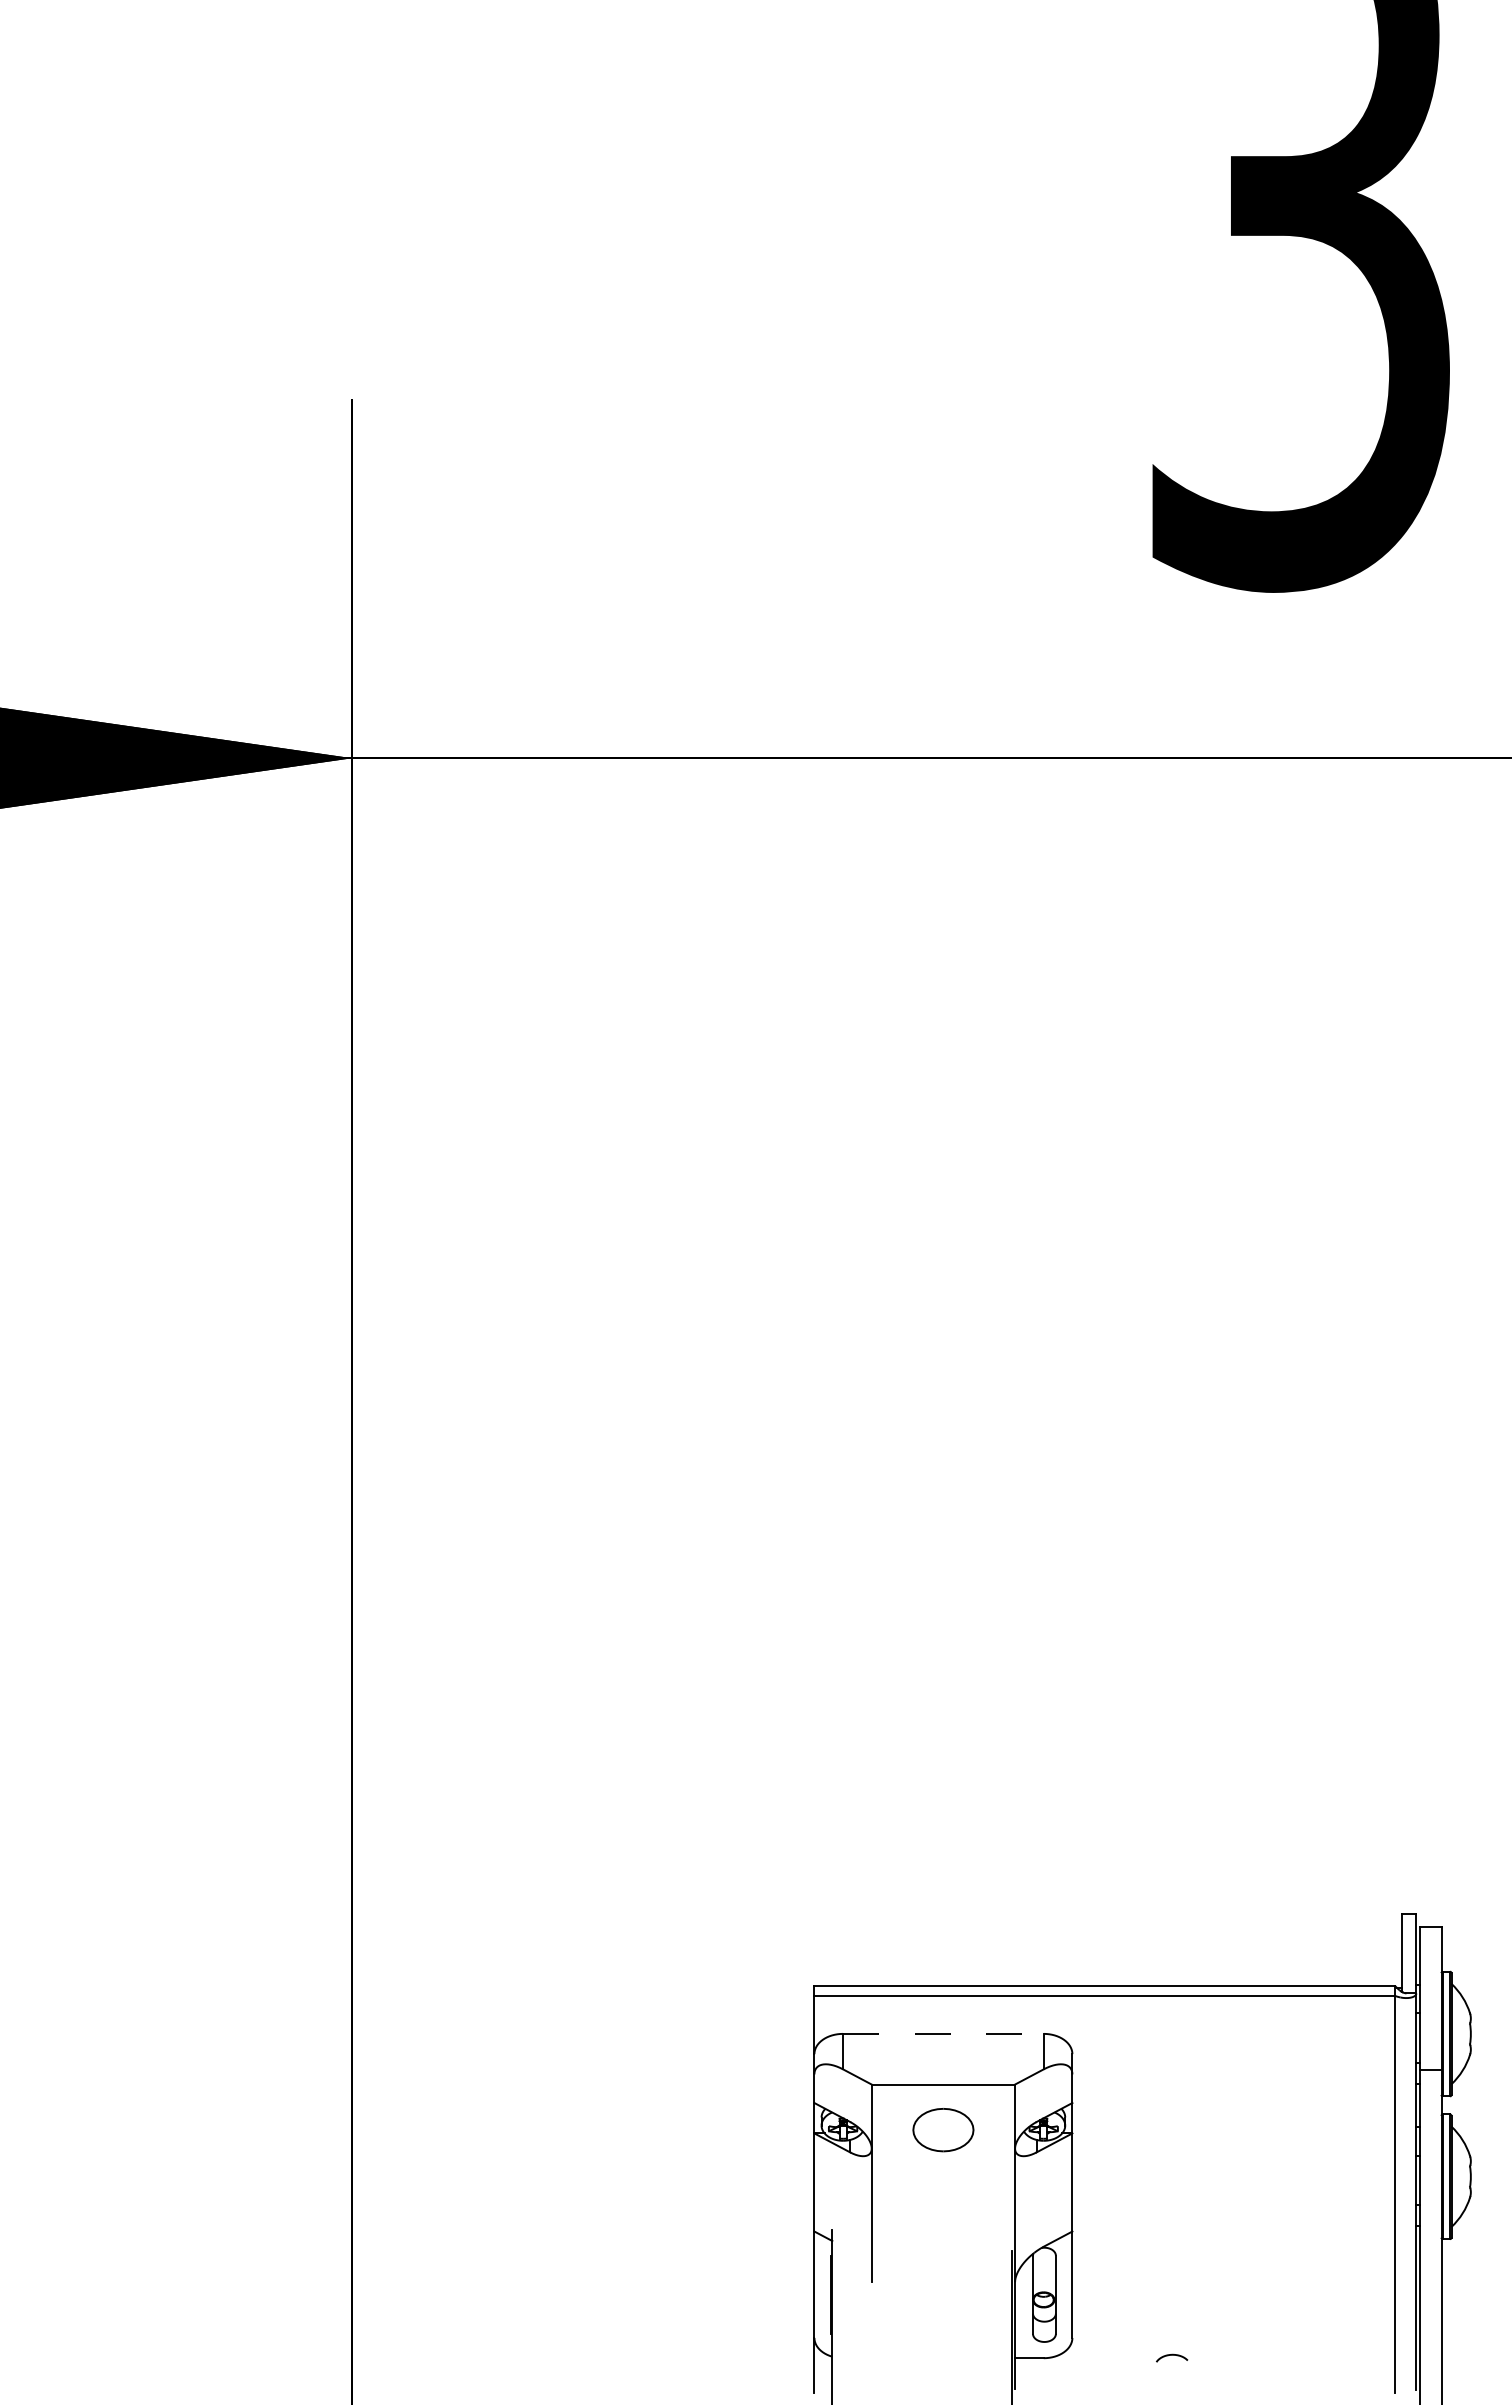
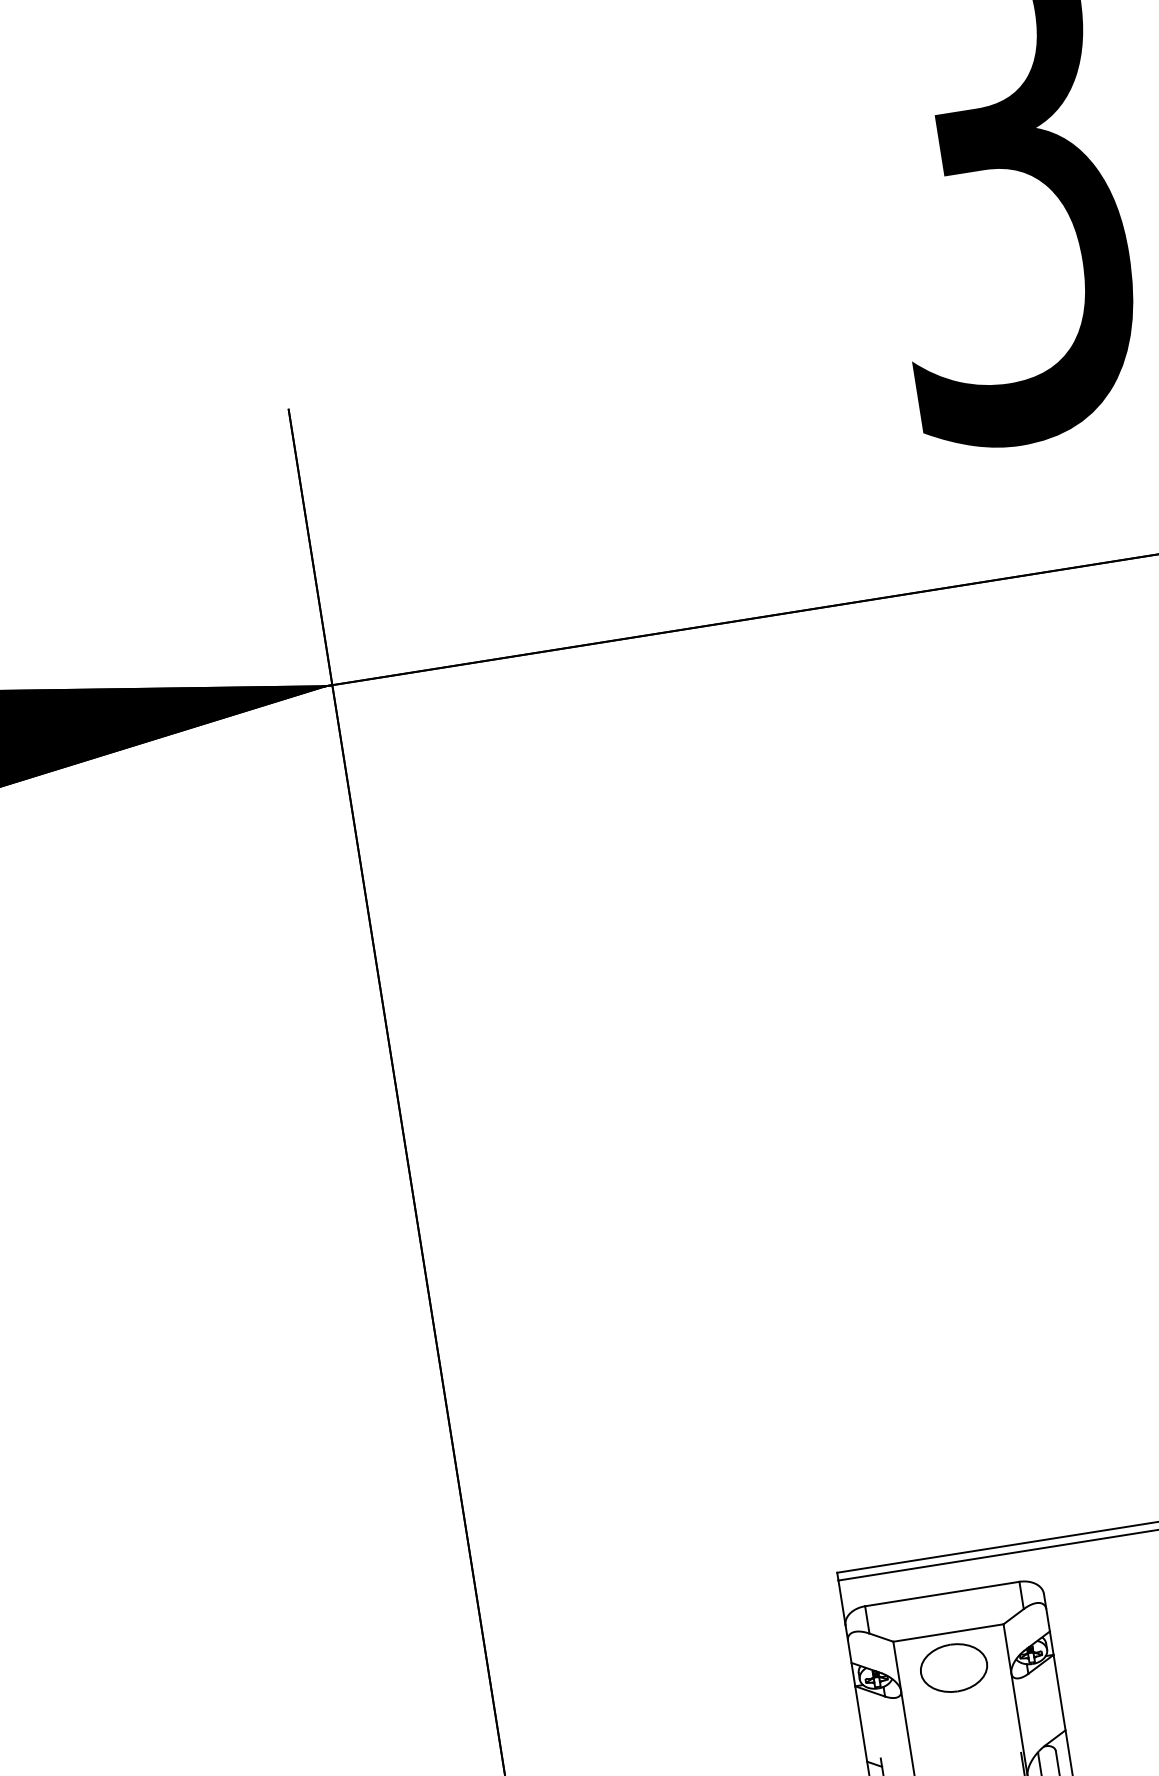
line: (943, 2033) -> (942, 1593), dashed -> solid
part: (943, 2129) -> (954, 1667), size x1.43

